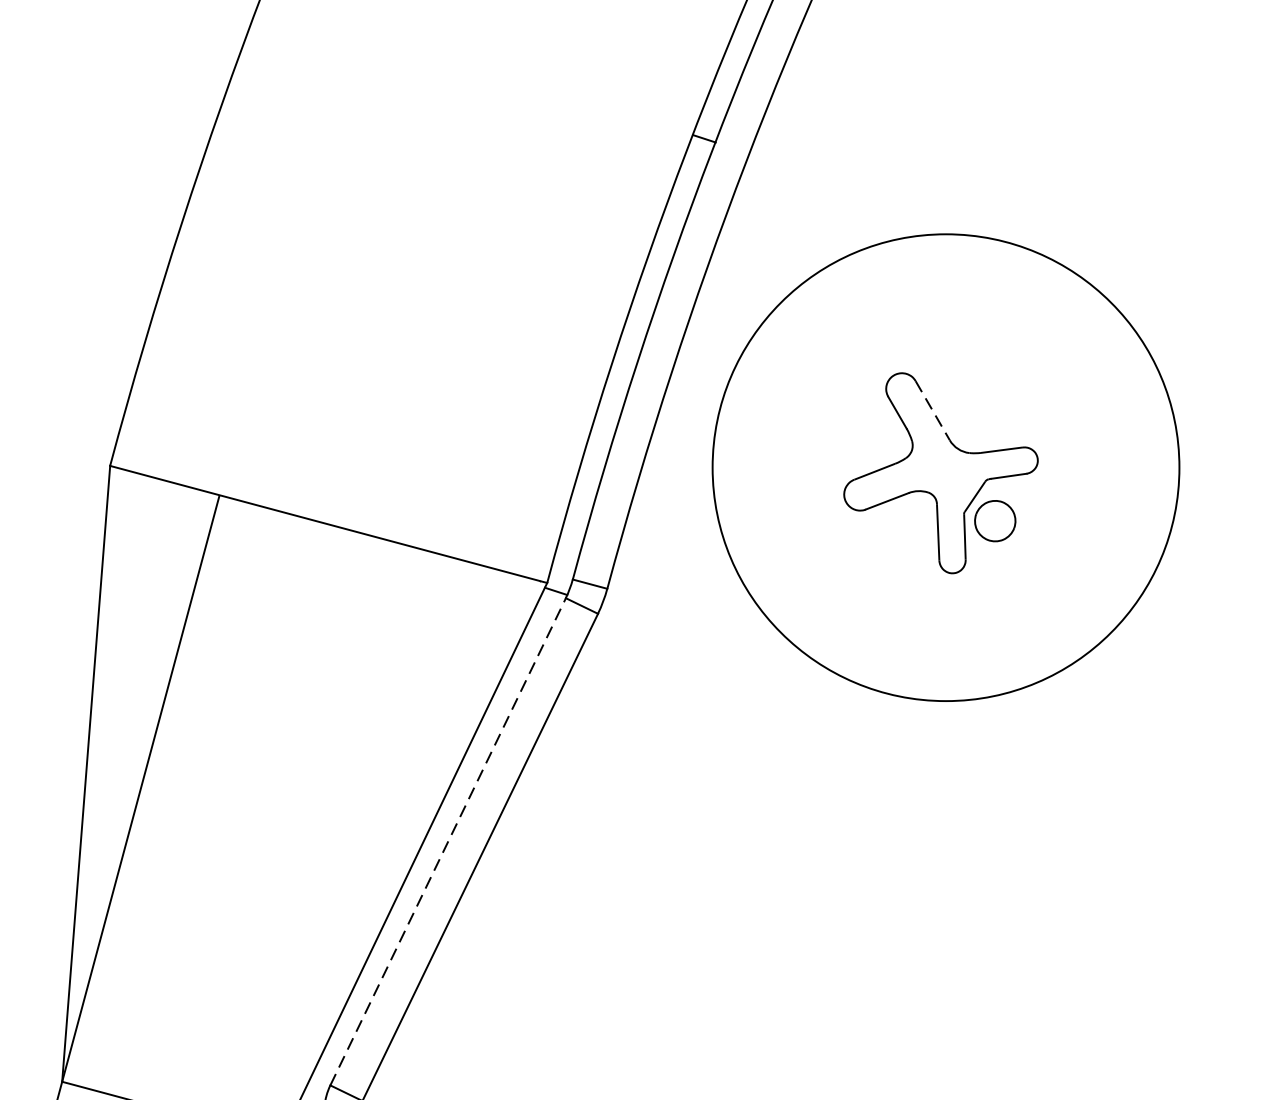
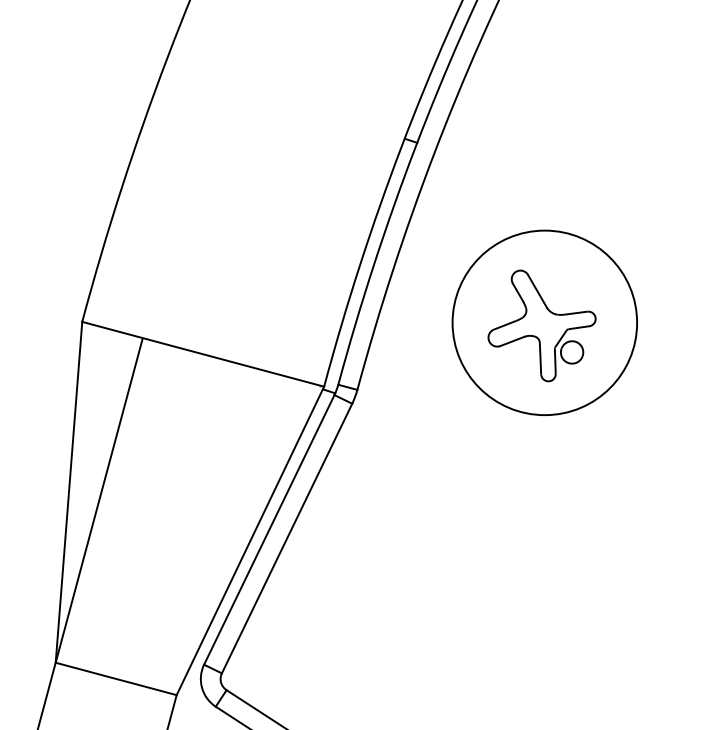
line: (932, 410) -> (537, 291), dashed -> solid
circle: (945, 467) -> (544, 322), size x0.71
line: (448, 841) -> (269, 529), dashed -> solid

